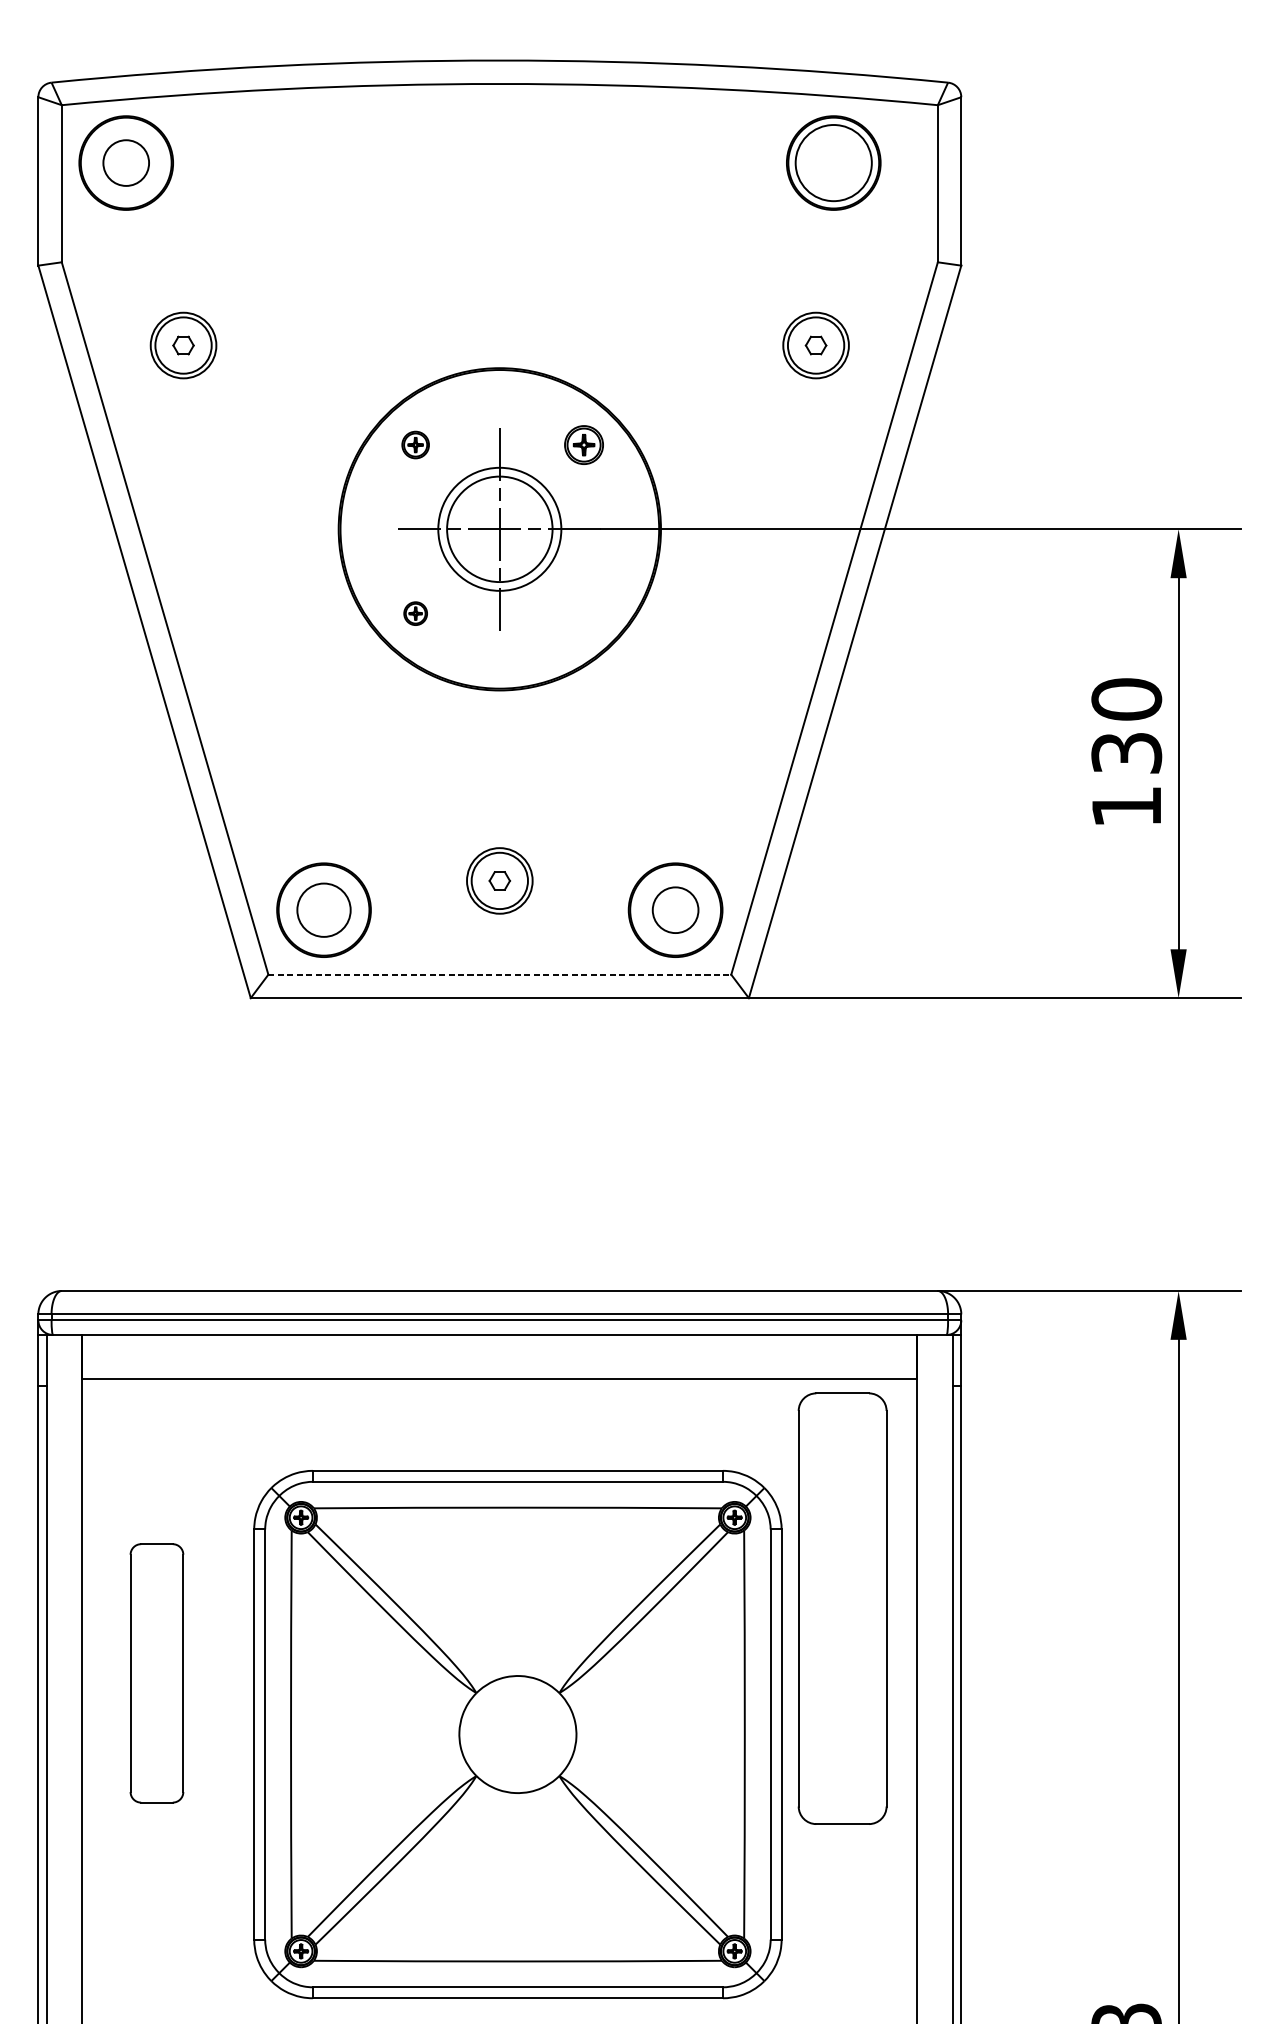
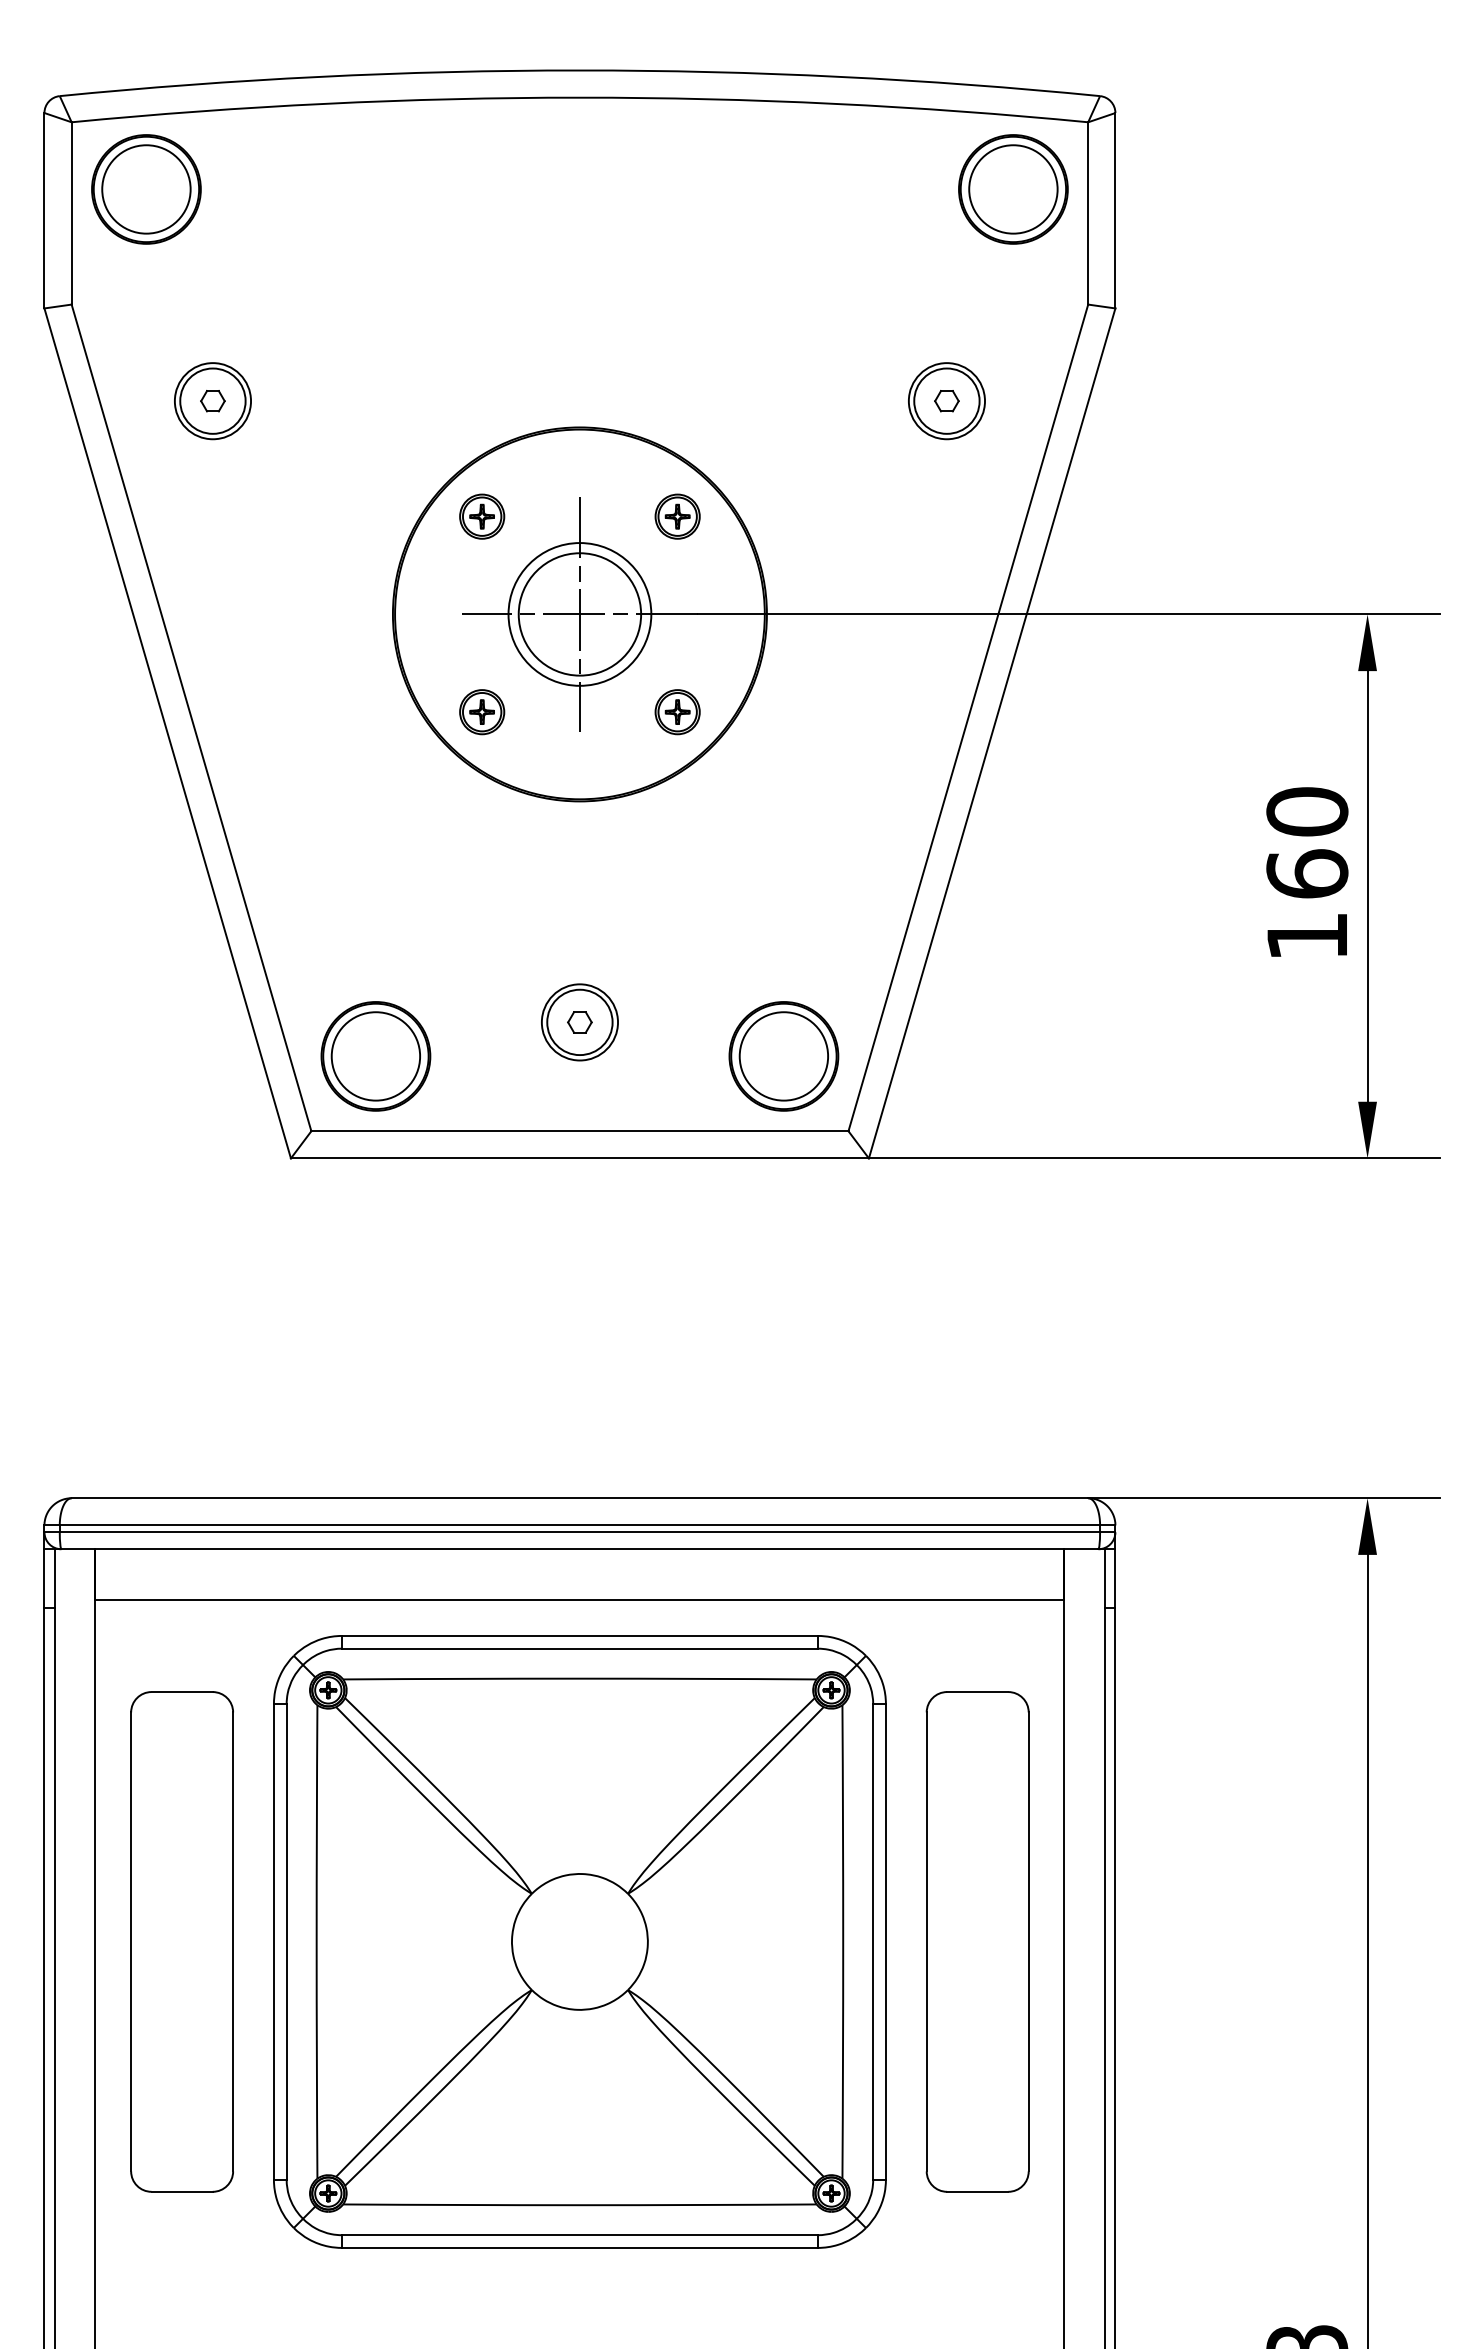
circle: (126, 163) -> (146, 189), size x1.67
part: (833, 163) -> (1013, 189), moved
part: (415, 444) -> (482, 516), size x1.43
part: (415, 613) -> (482, 712), size x1.67
part: (583, 613) -> (677, 712), added
text: (1126, 752) -> (1307, 873), 130 -> 160
circle: (323, 910) -> (375, 1056), size x1.43
circle: (675, 910) -> (783, 1056), size x1.67
line: (499, 974) -> (579, 1131), dashed -> solid
part: (842, 1608) -> (977, 1941), moved
part: (156, 1673) -> (181, 1941), size x1.67
part: (517, 1734) -> (579, 1941), moved

